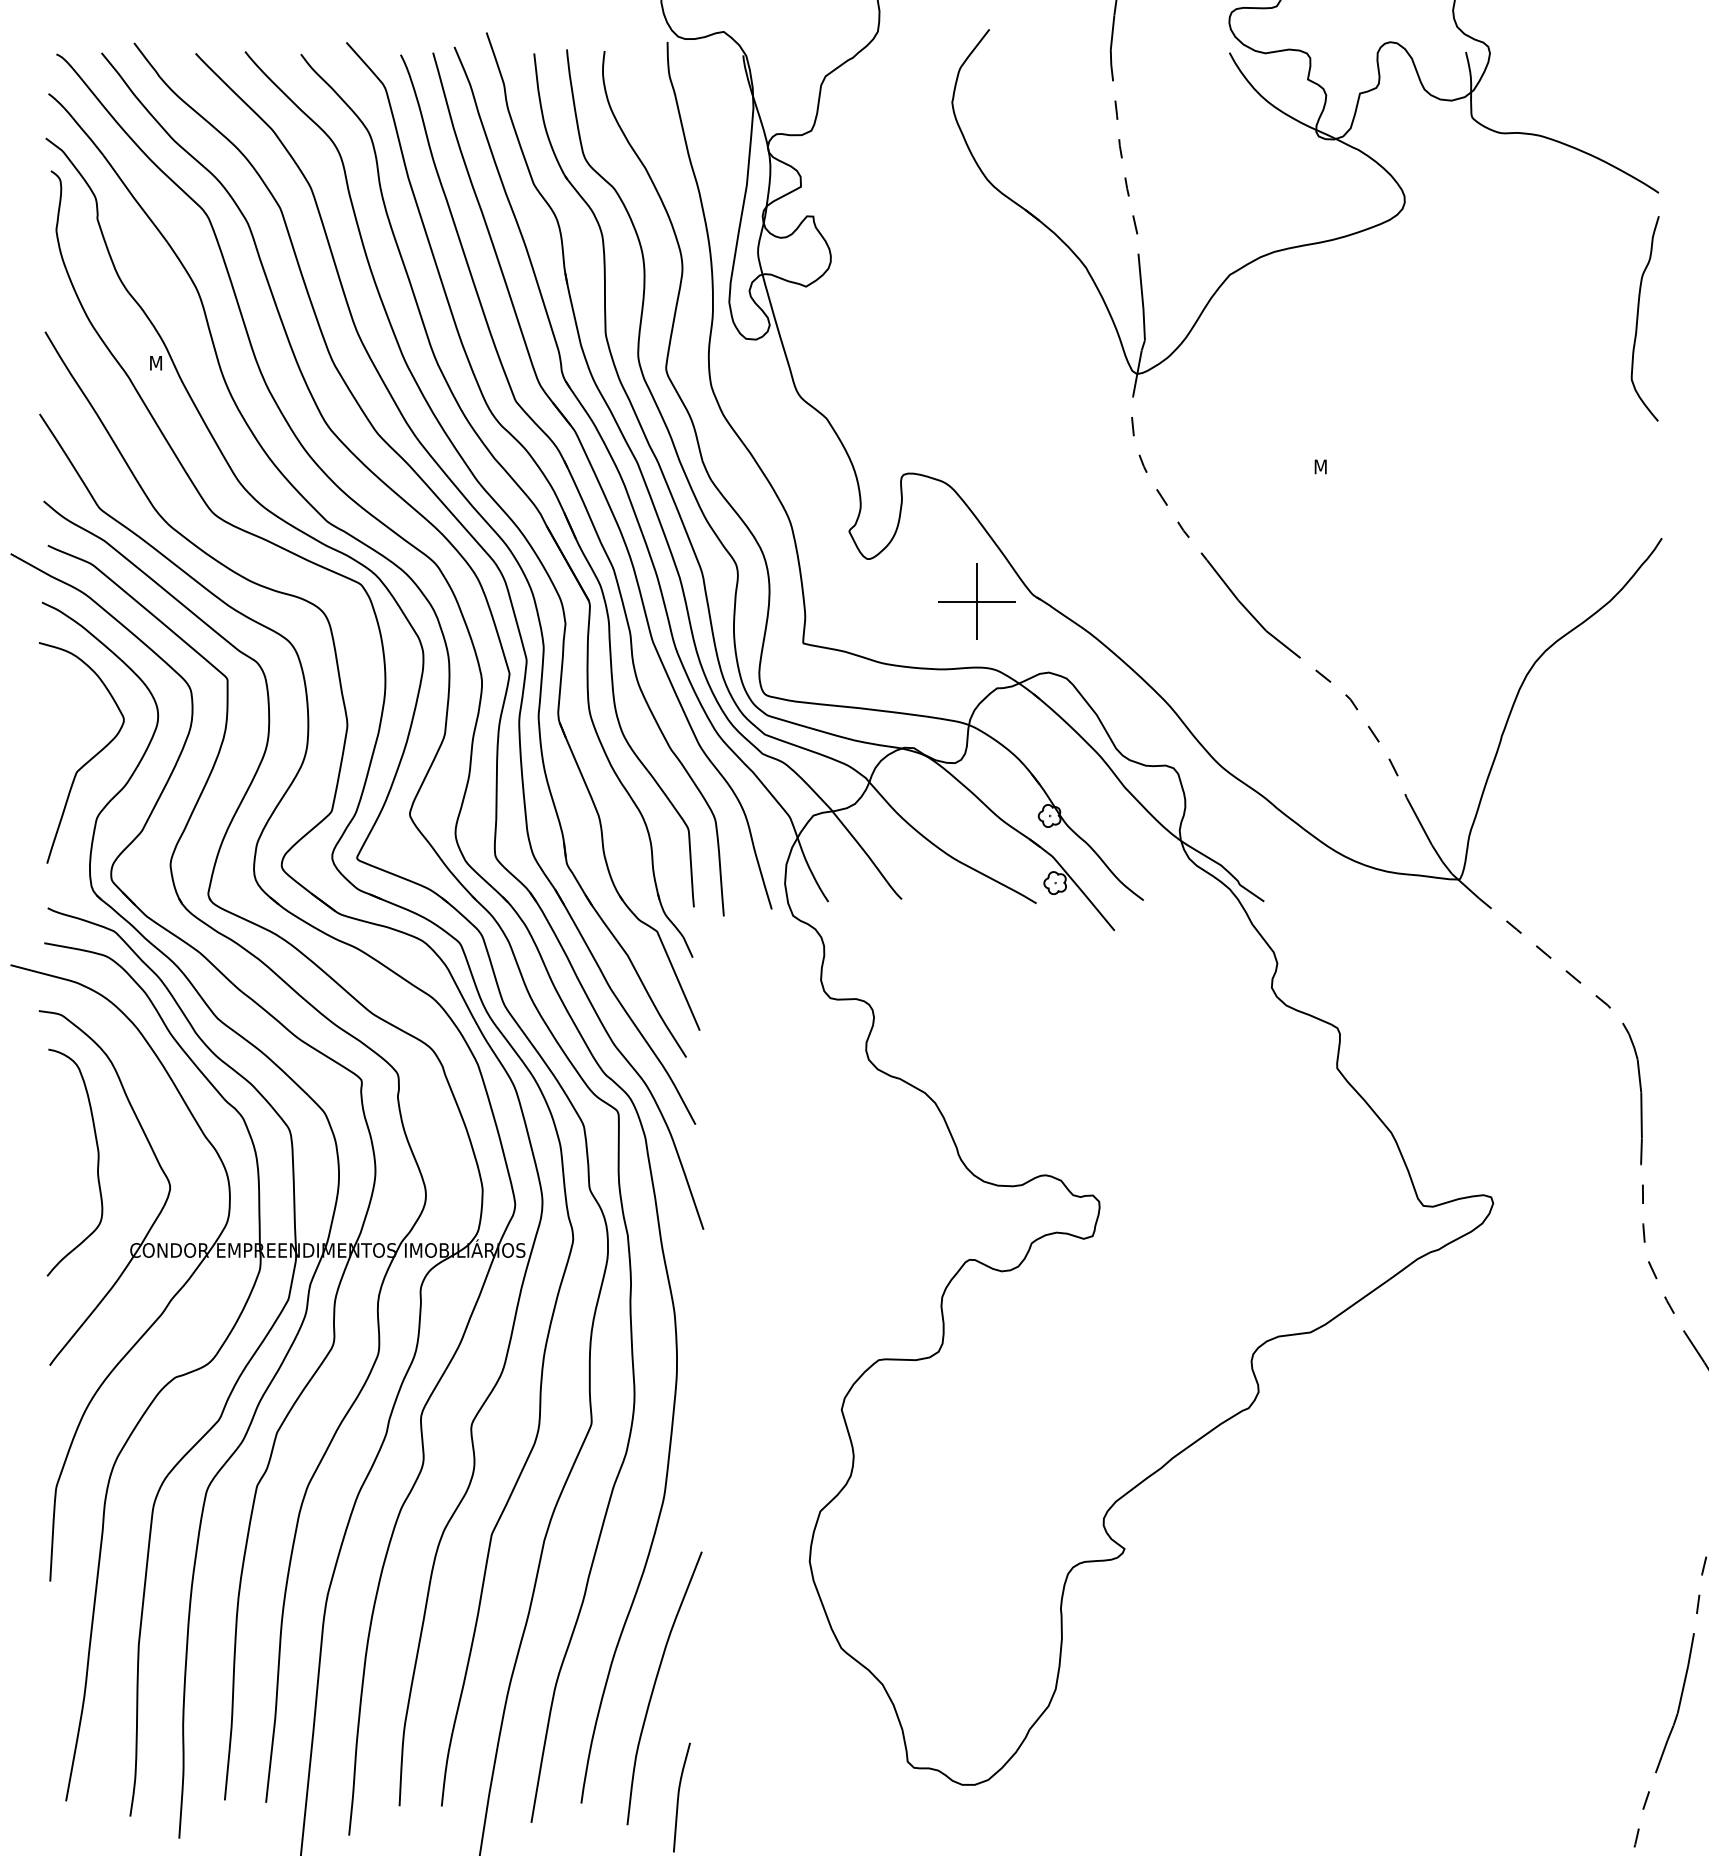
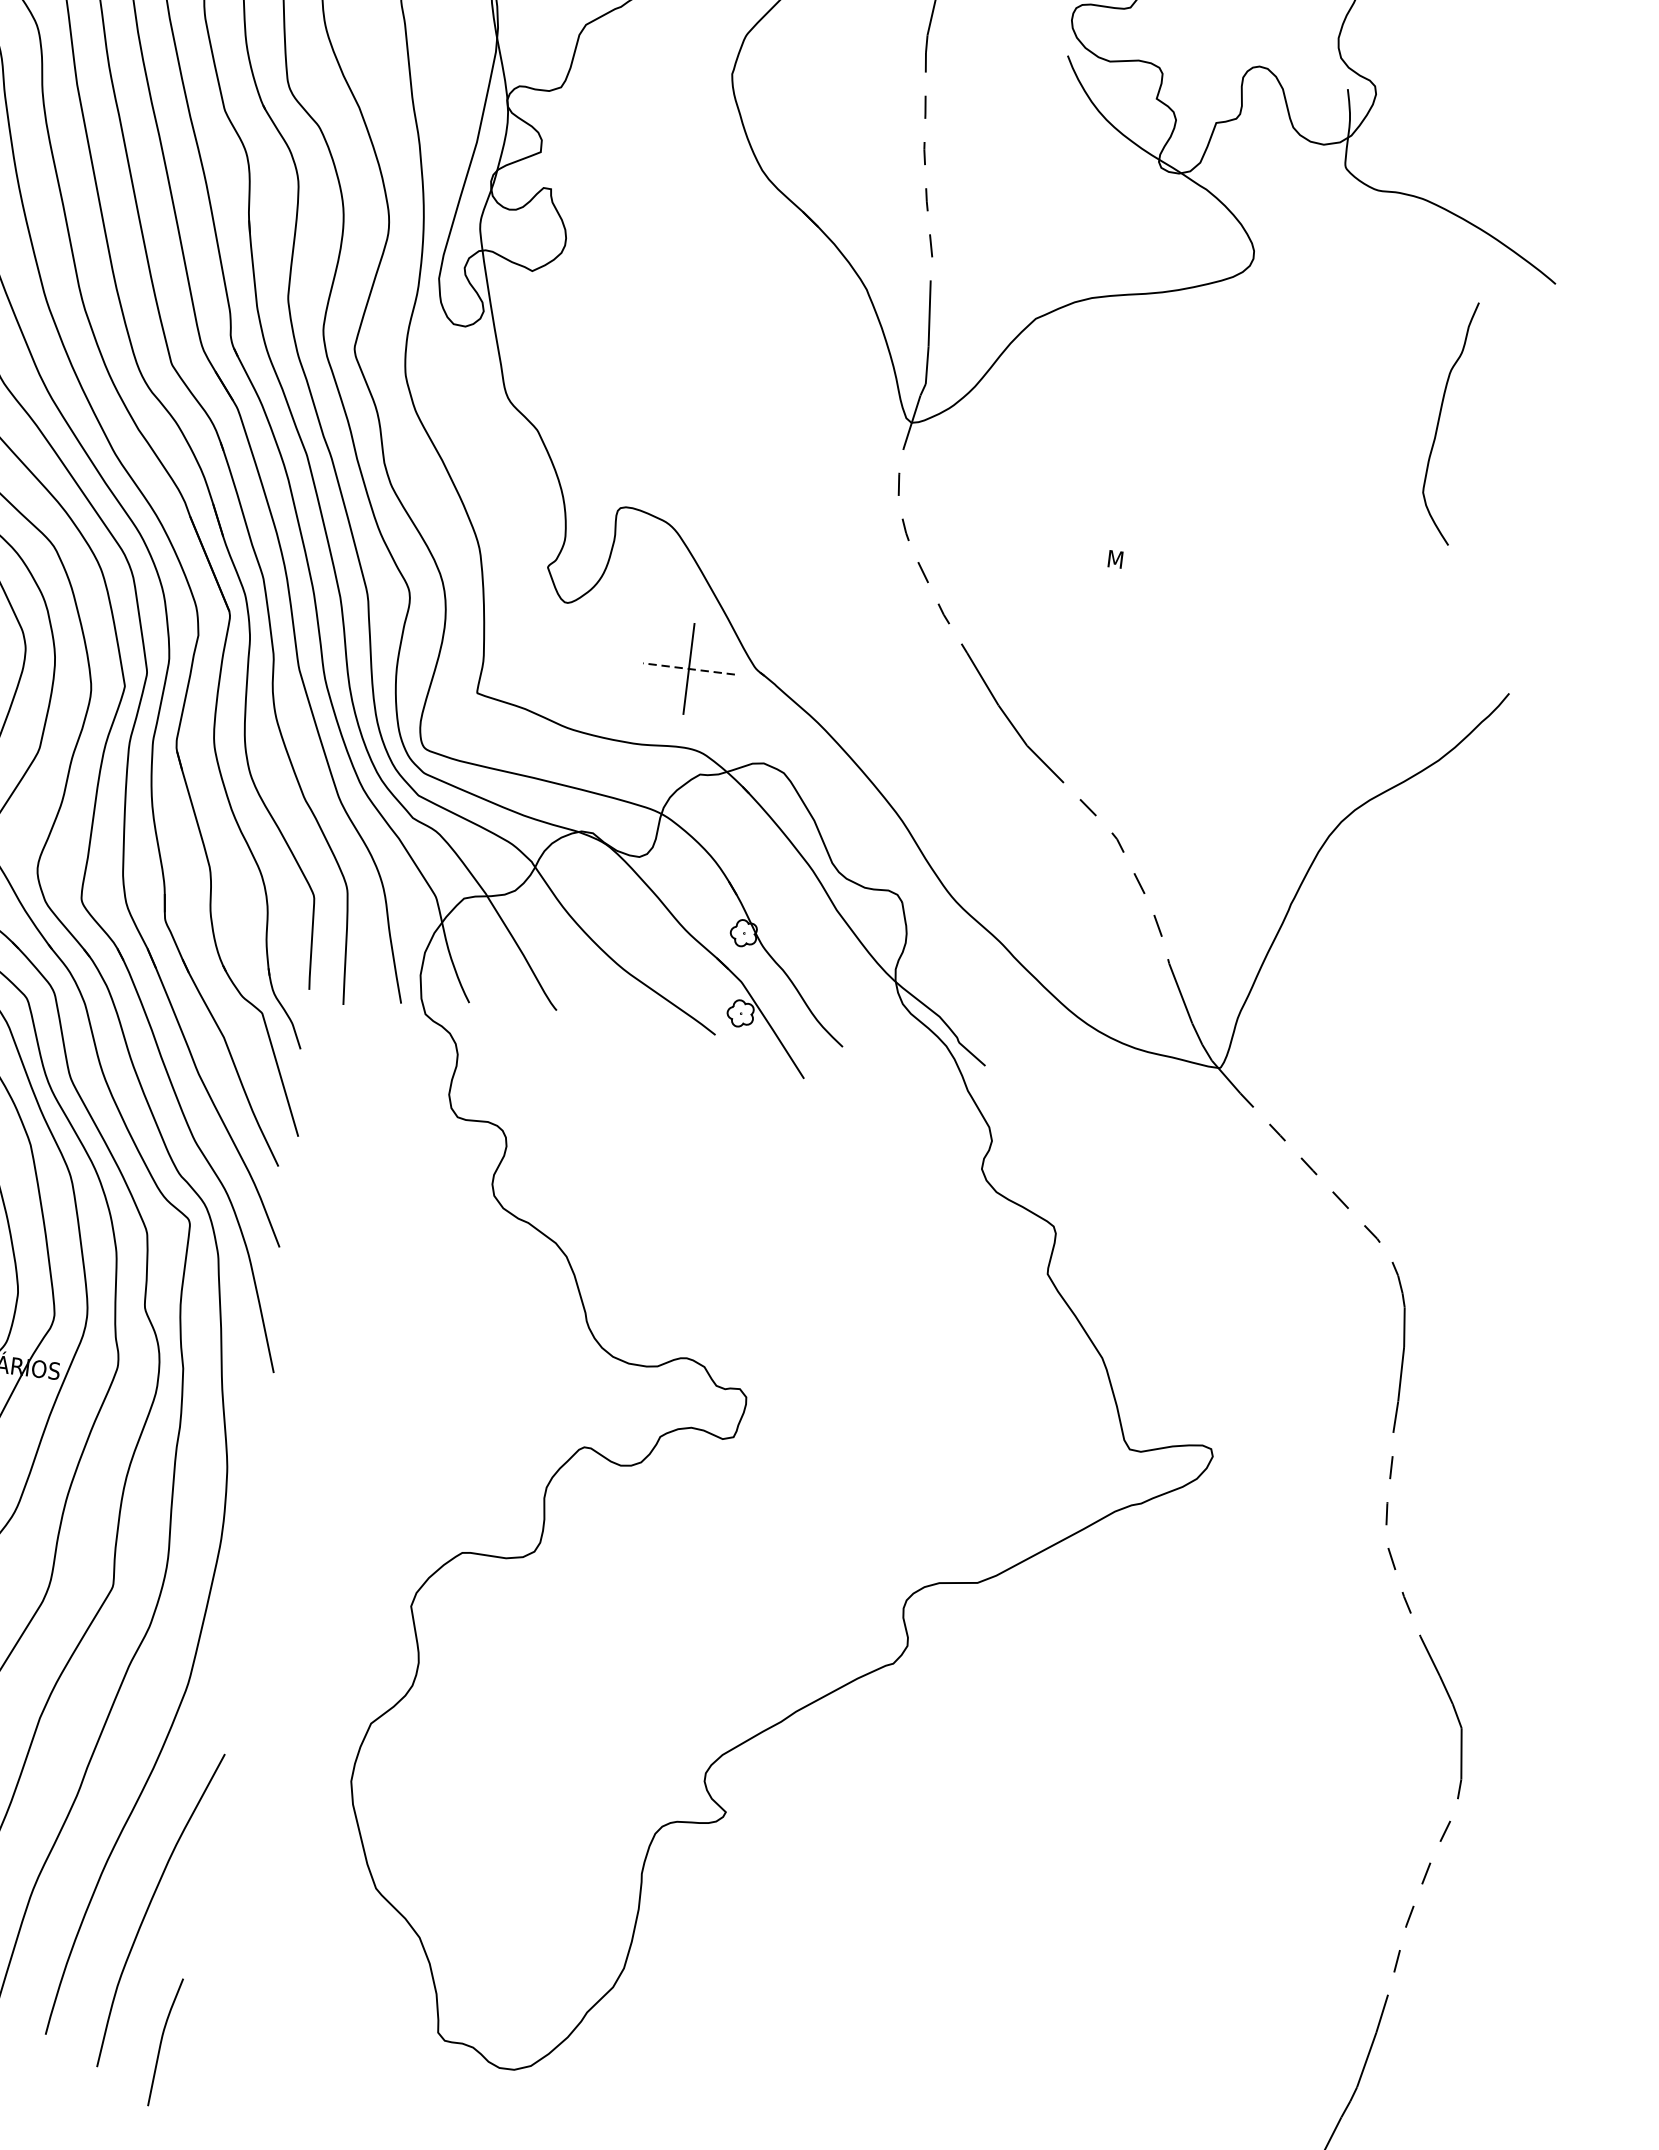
curve: (1638, 318) -> (1440, 420), moved
line: (977, 601) -> (689, 668), solid -> dashed

